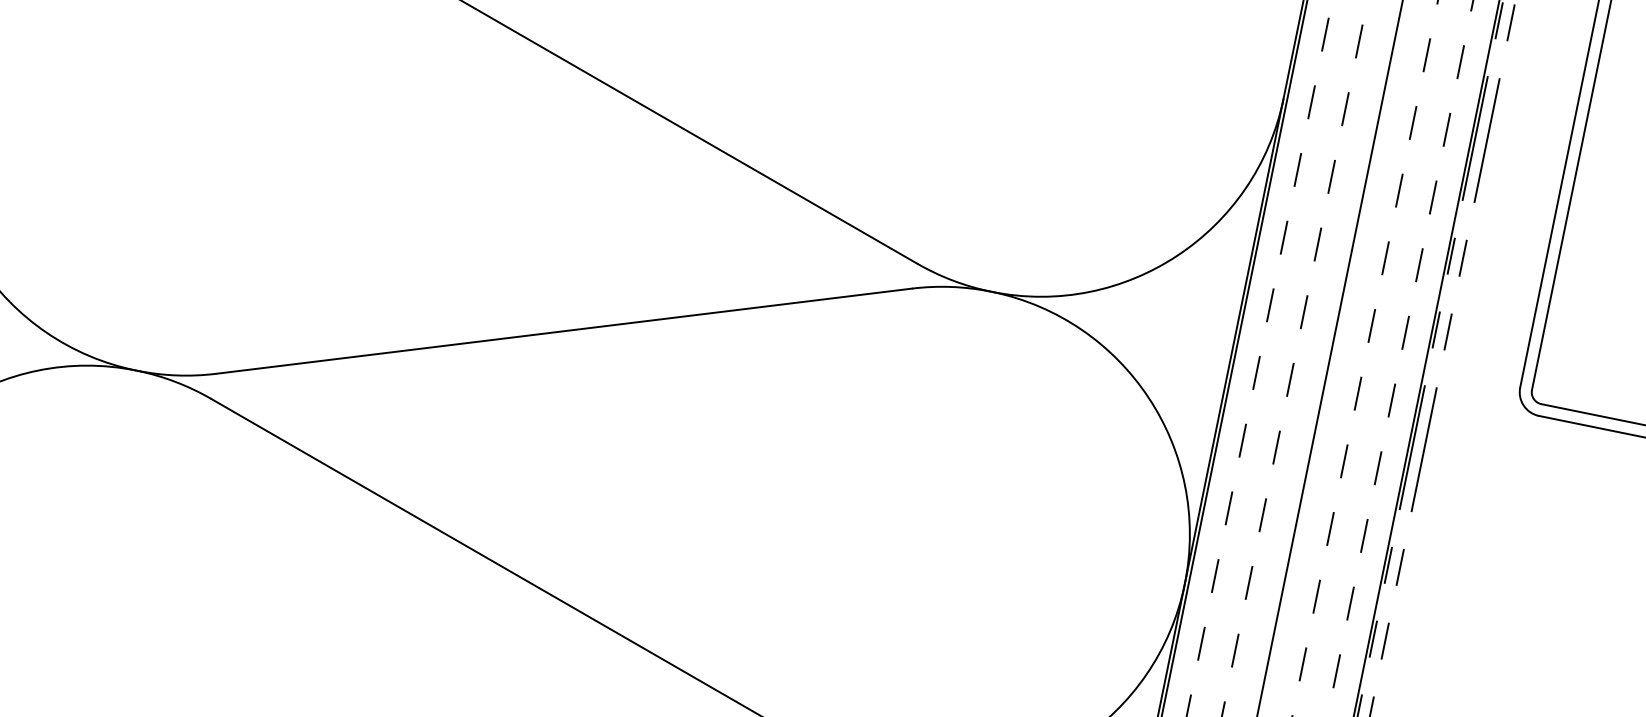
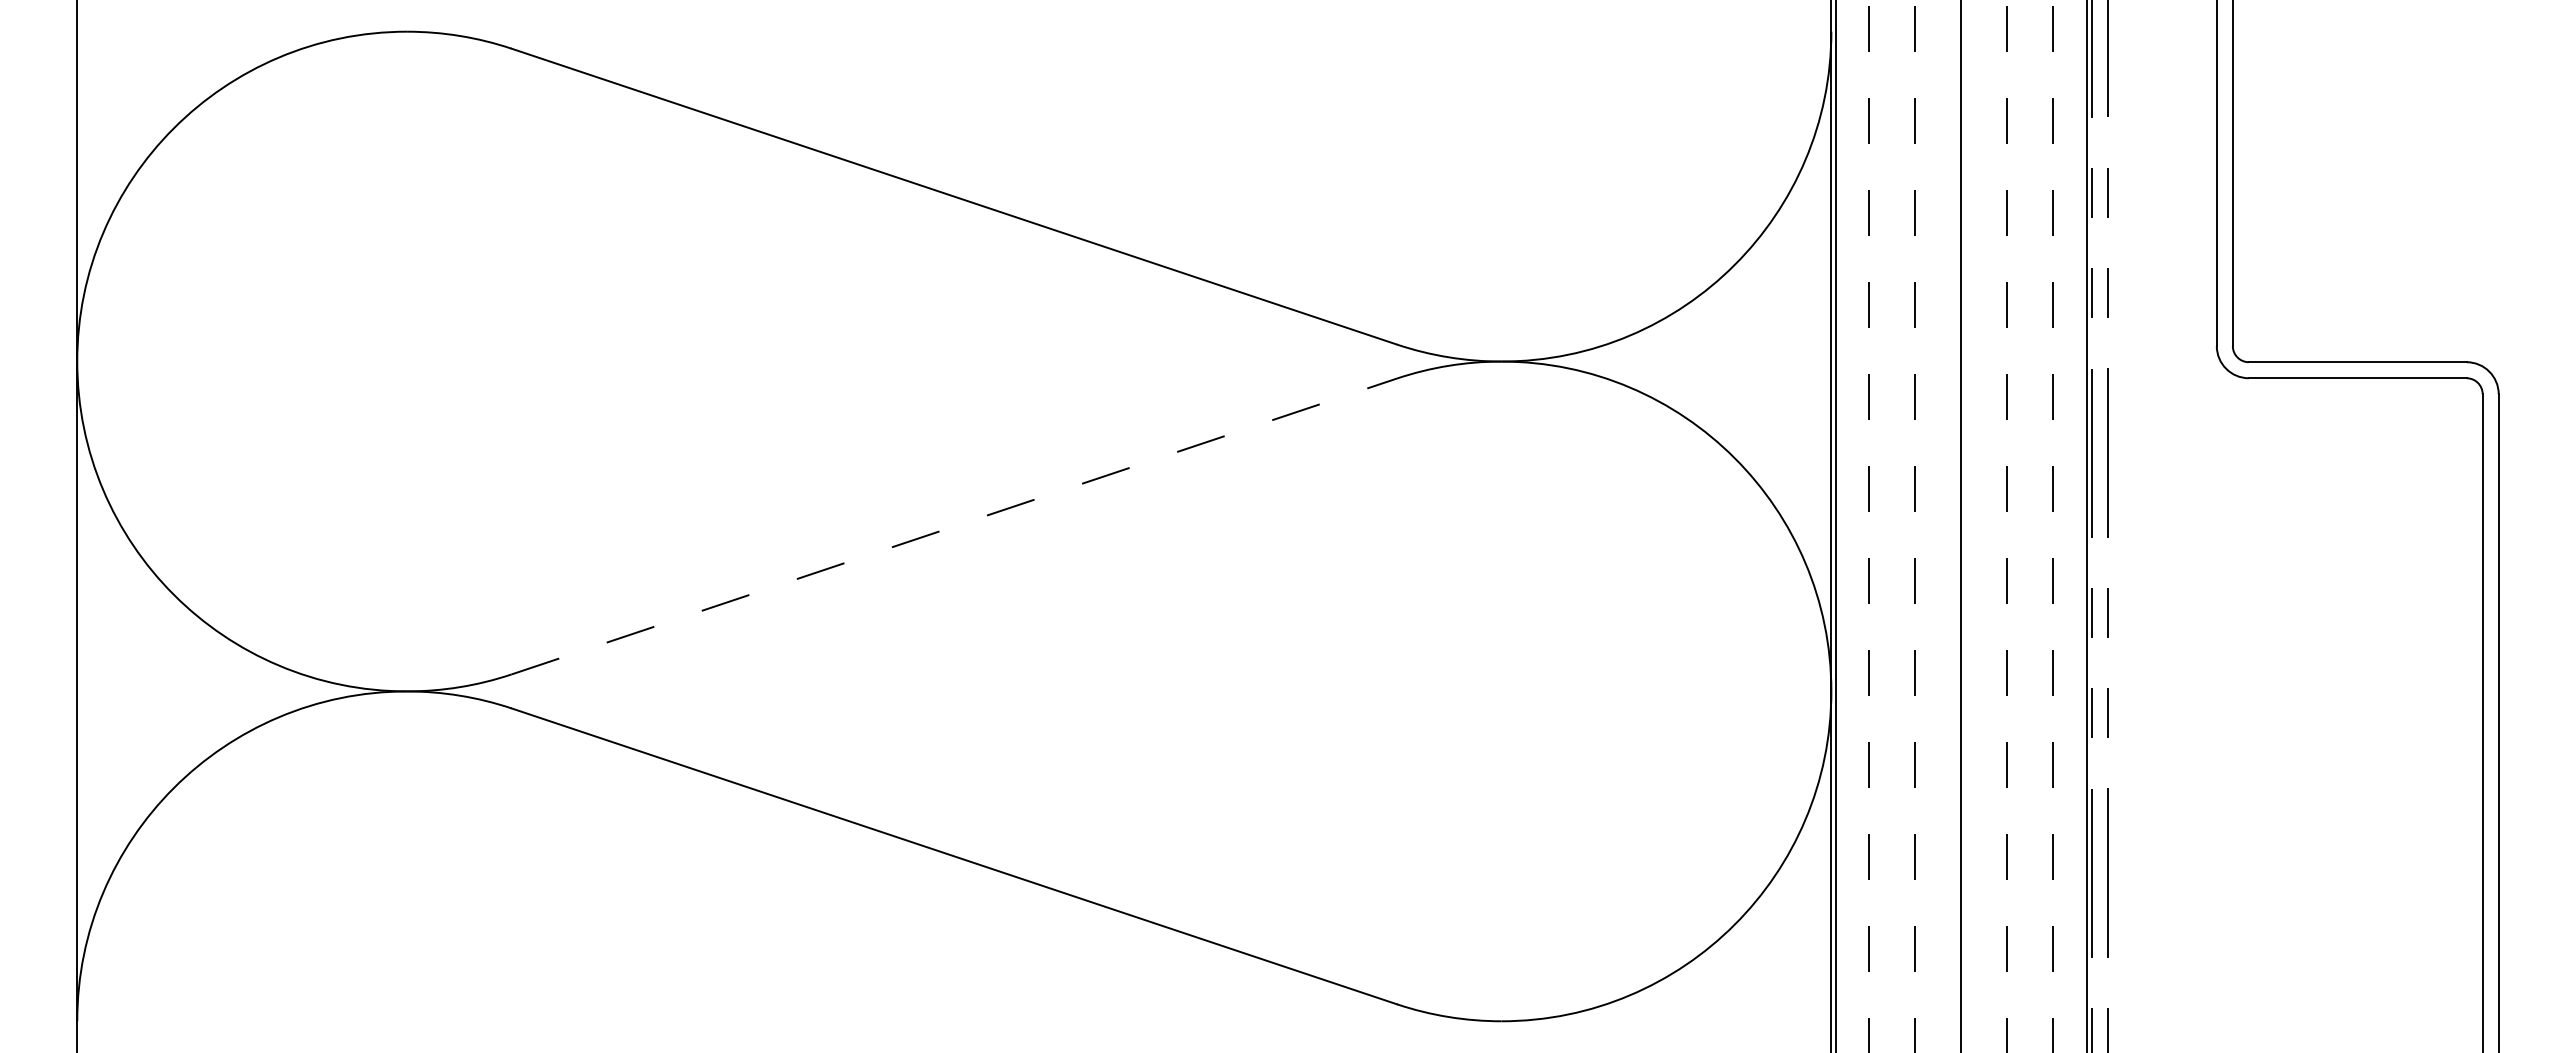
line: (564, 331) -> (954, 526), solid -> dashed

